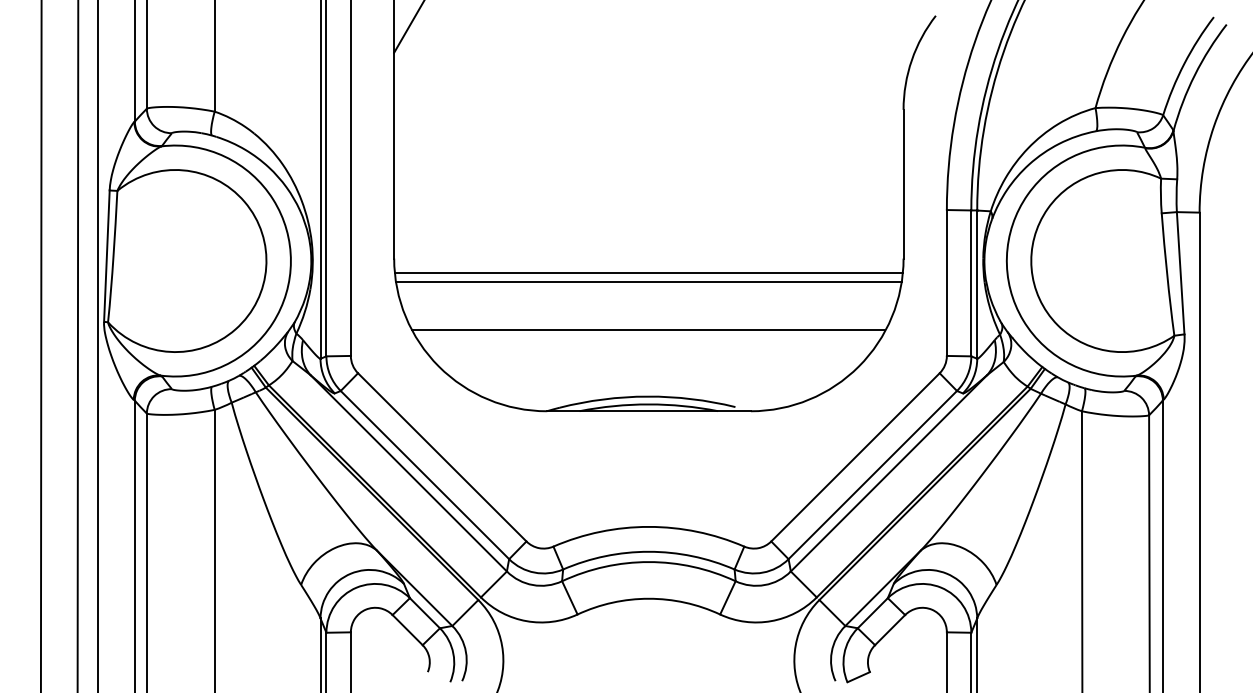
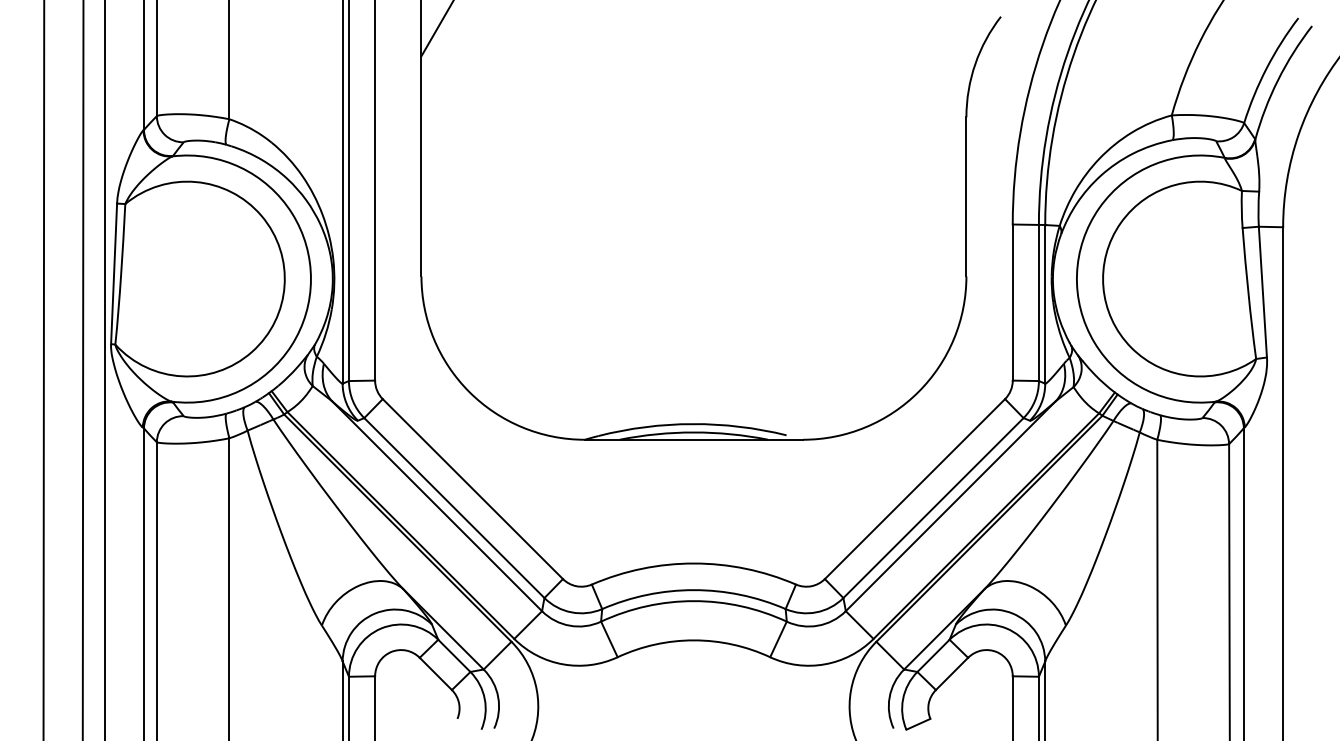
line: (648, 272) -> (693, 291), removed
line: (648, 281) -> (693, 300), removed
line: (648, 330) -> (693, 353), removed

